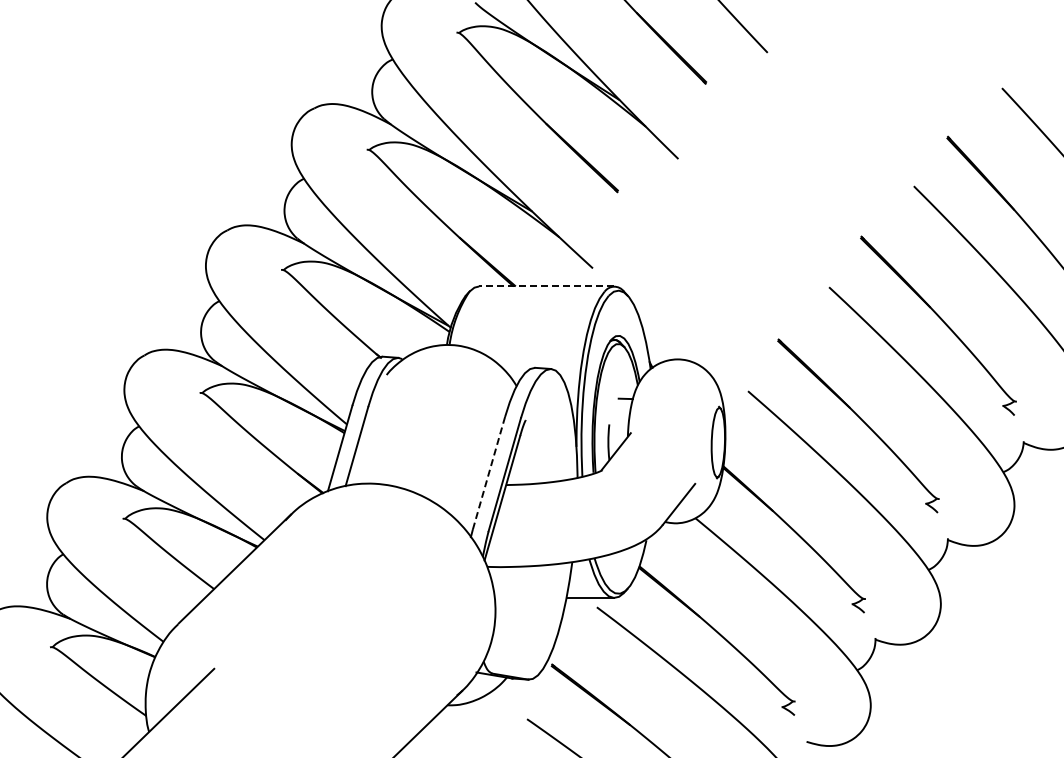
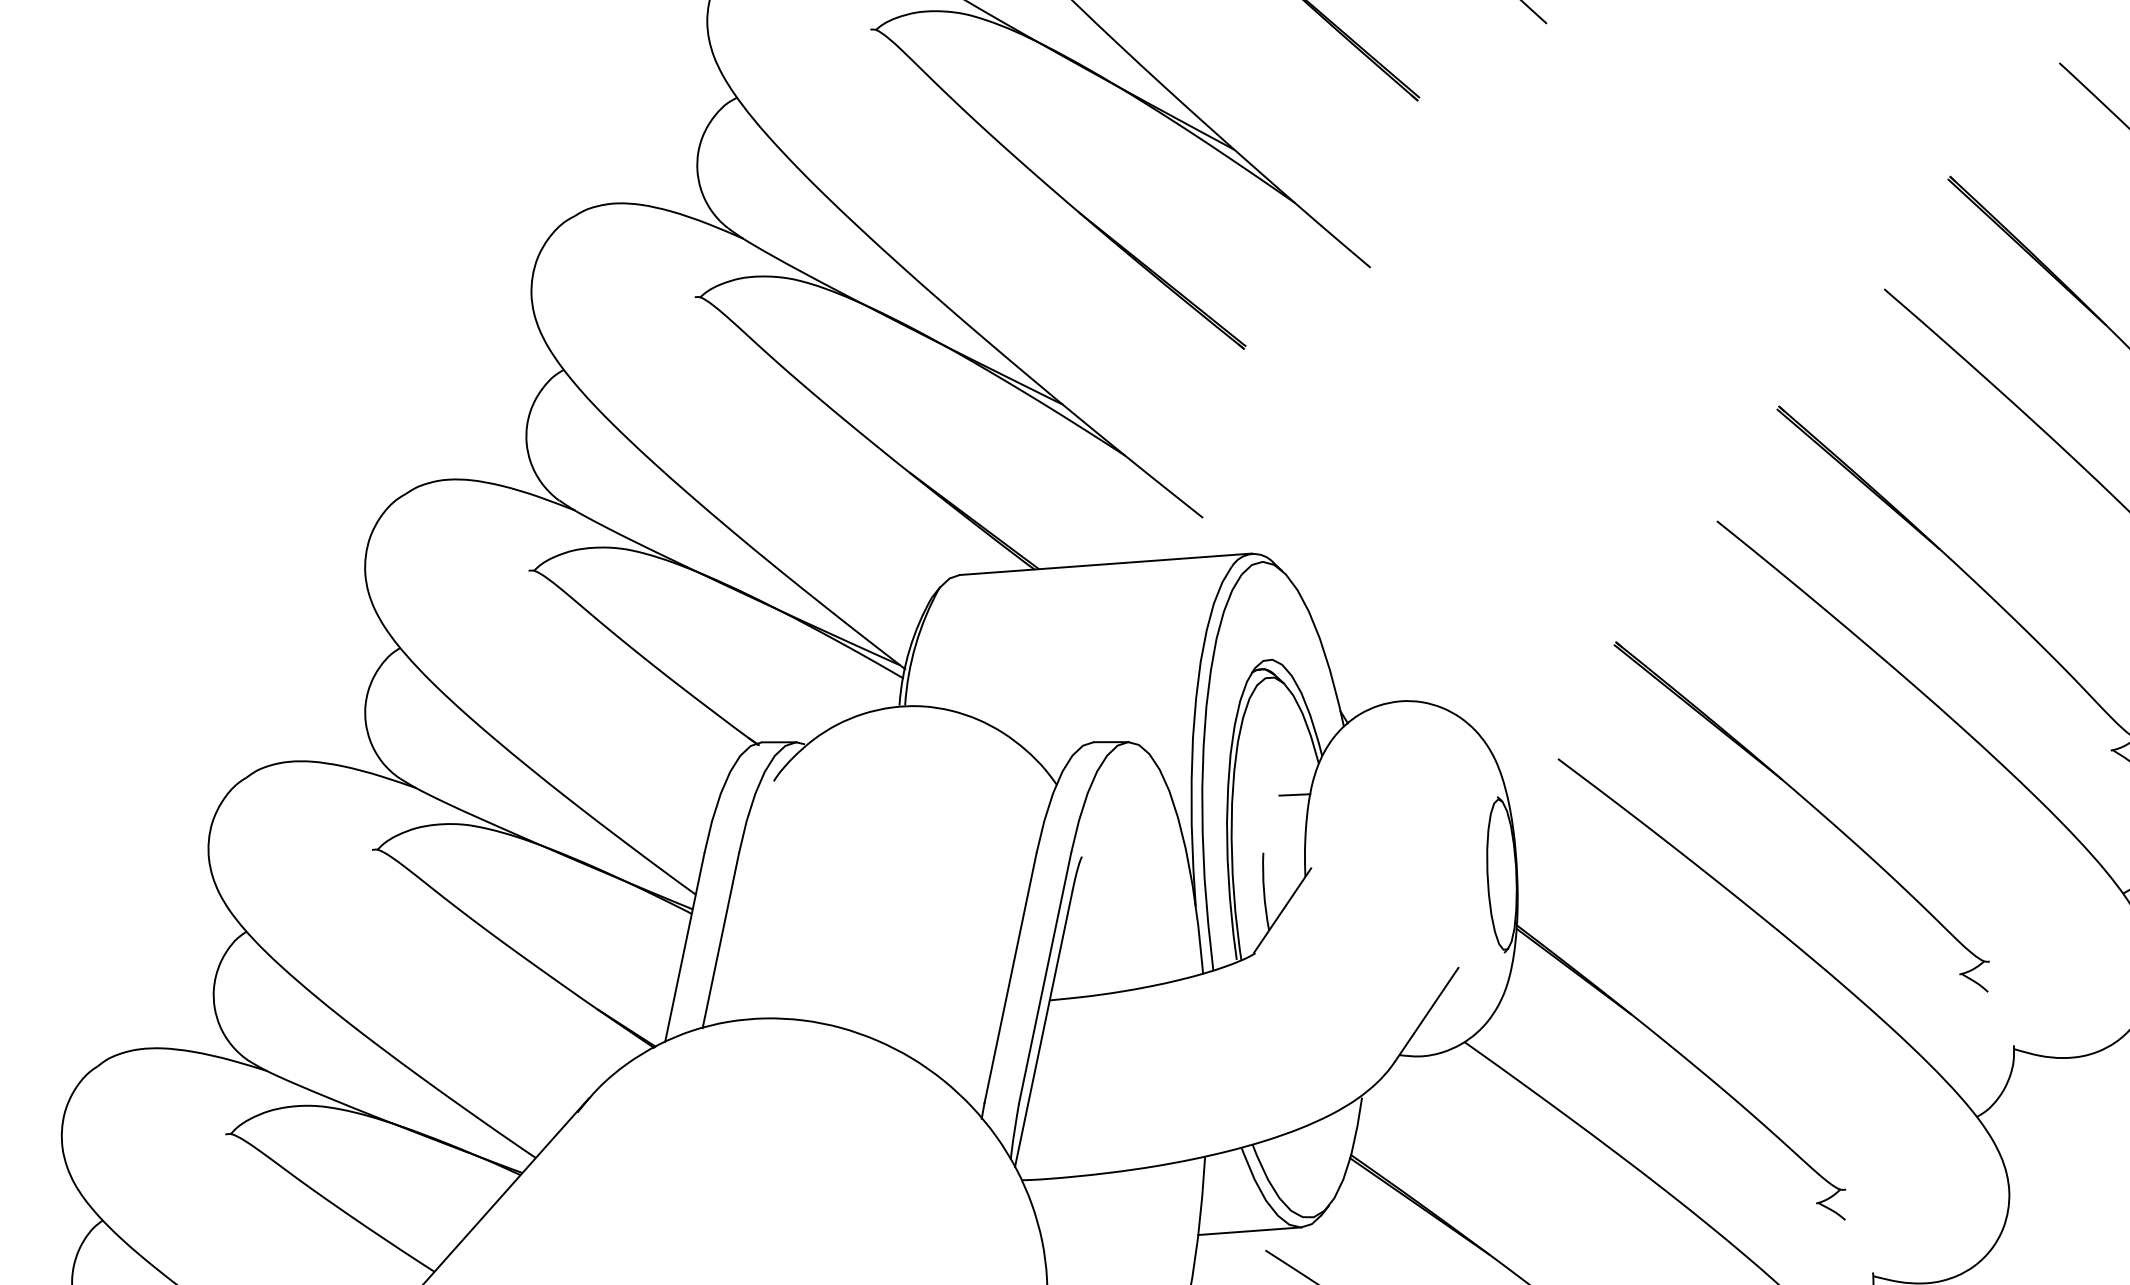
line: (546, 286) -> (1105, 564), dashed -> solid
line: (488, 473) -> (1009, 978), dashed -> solid

